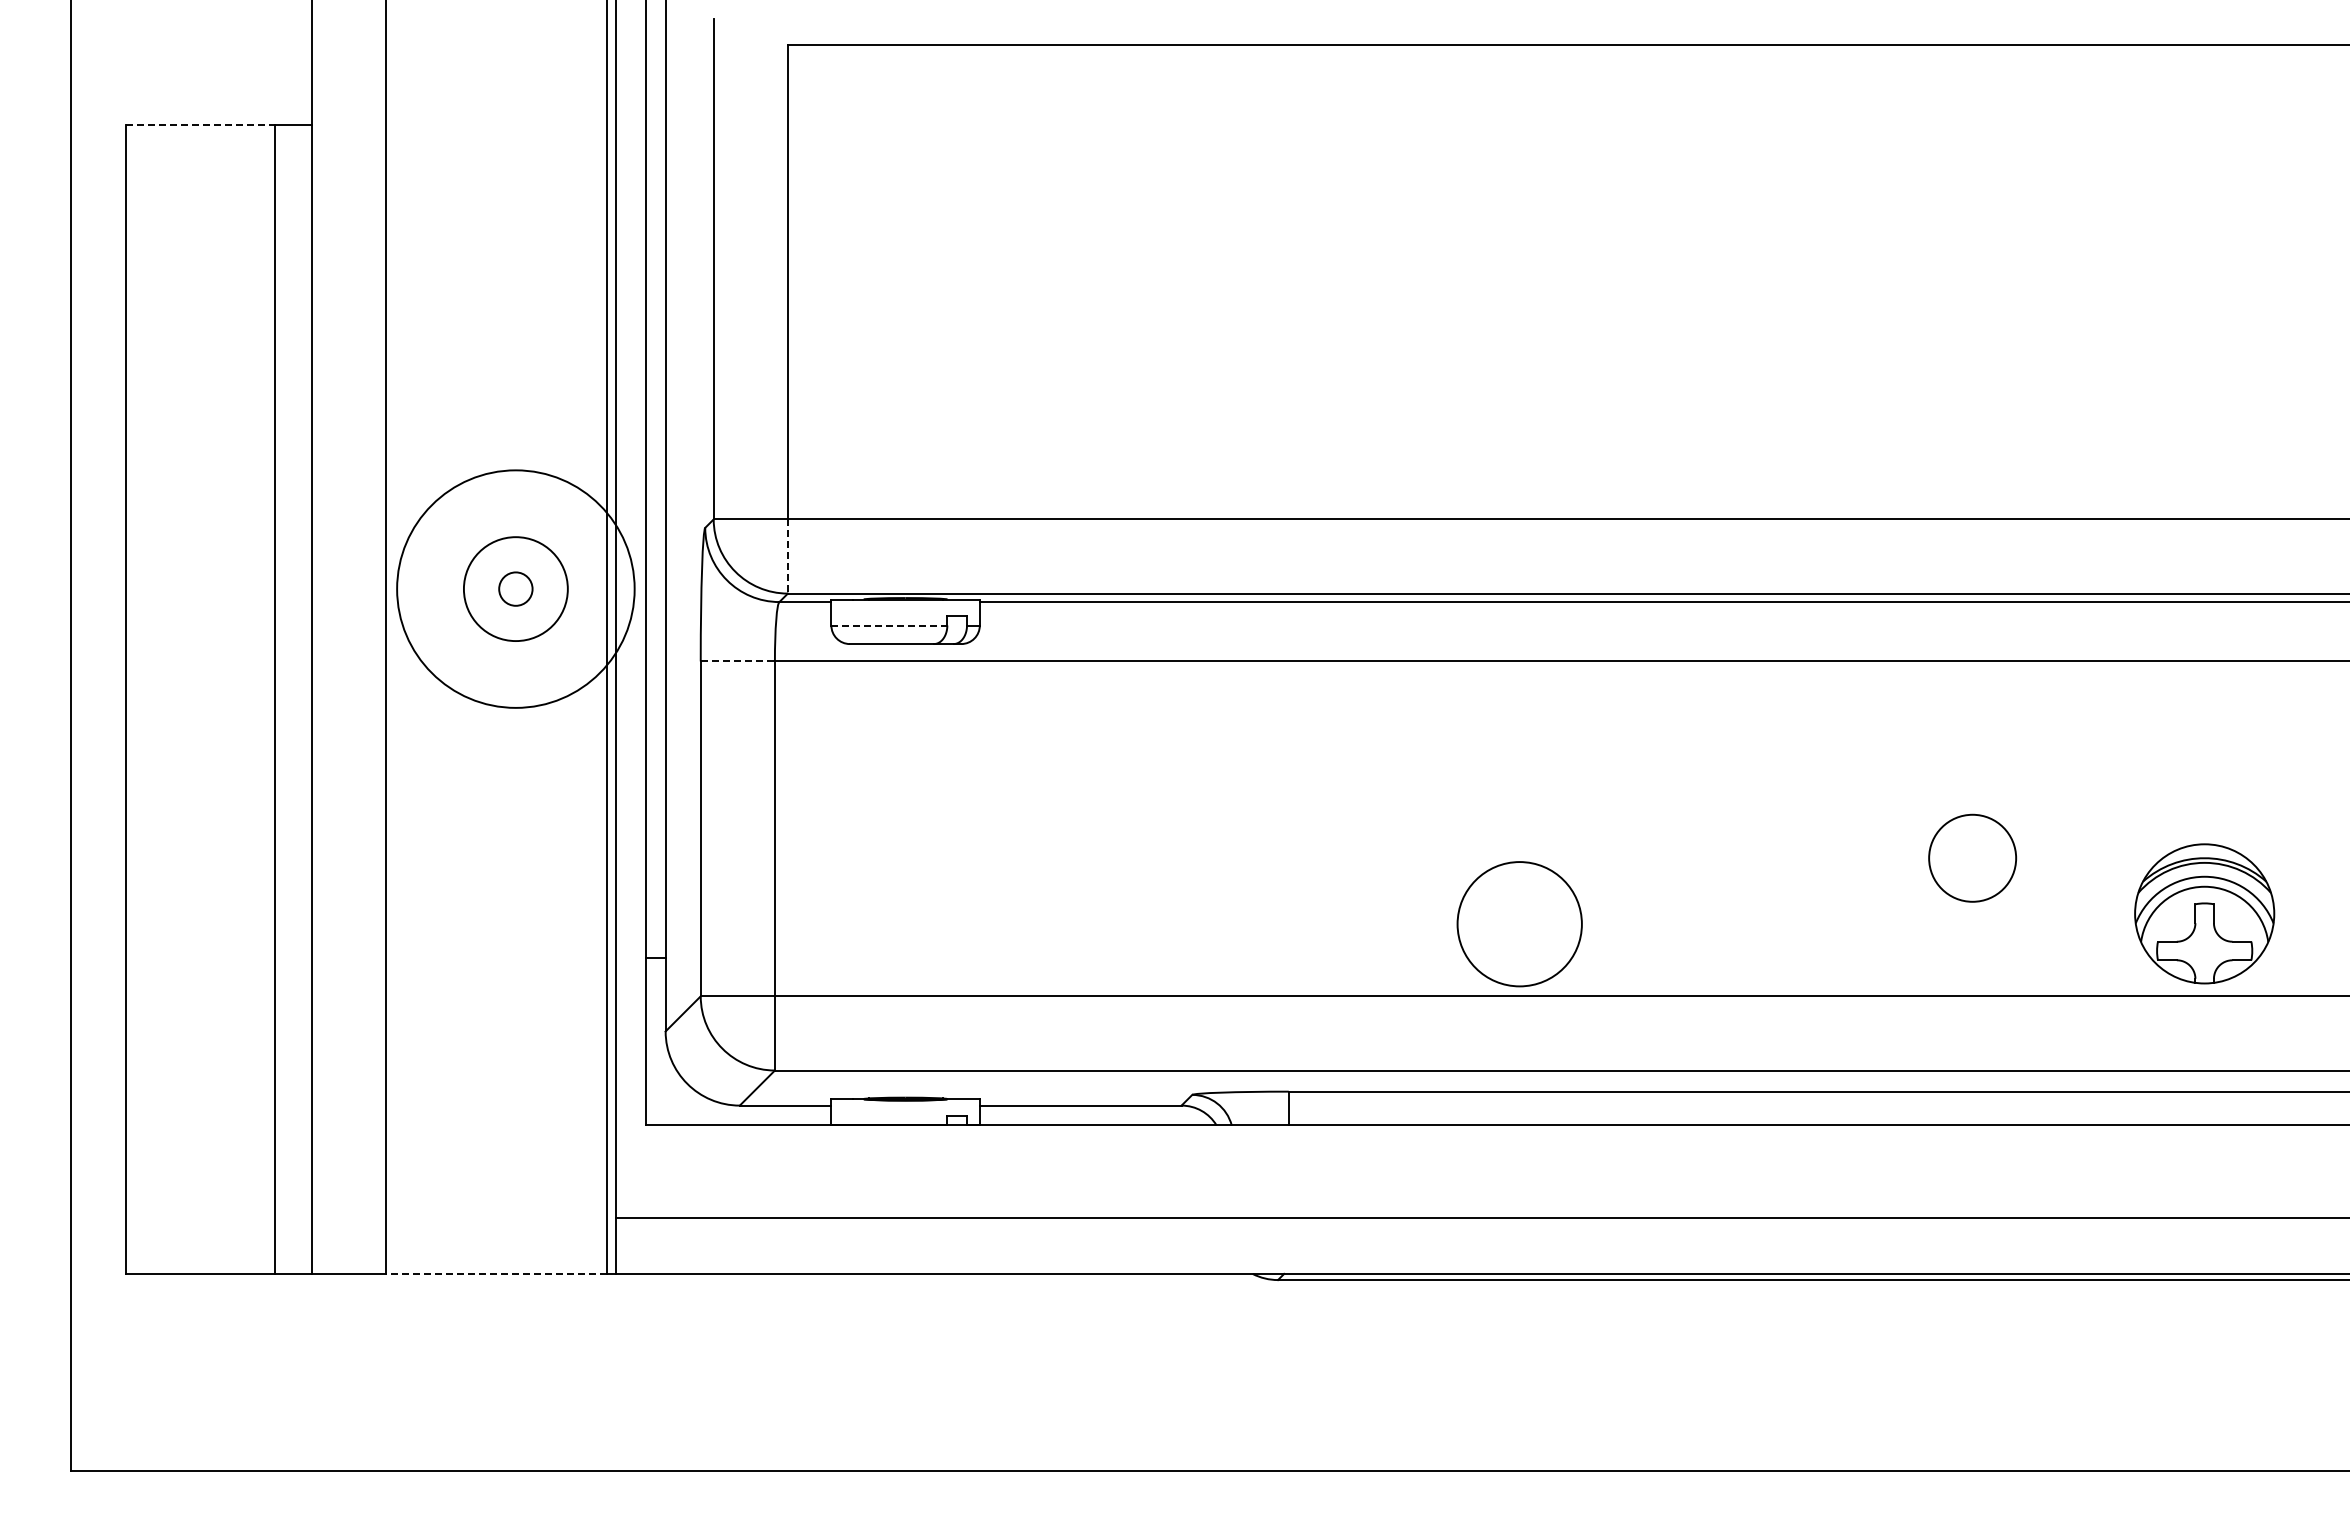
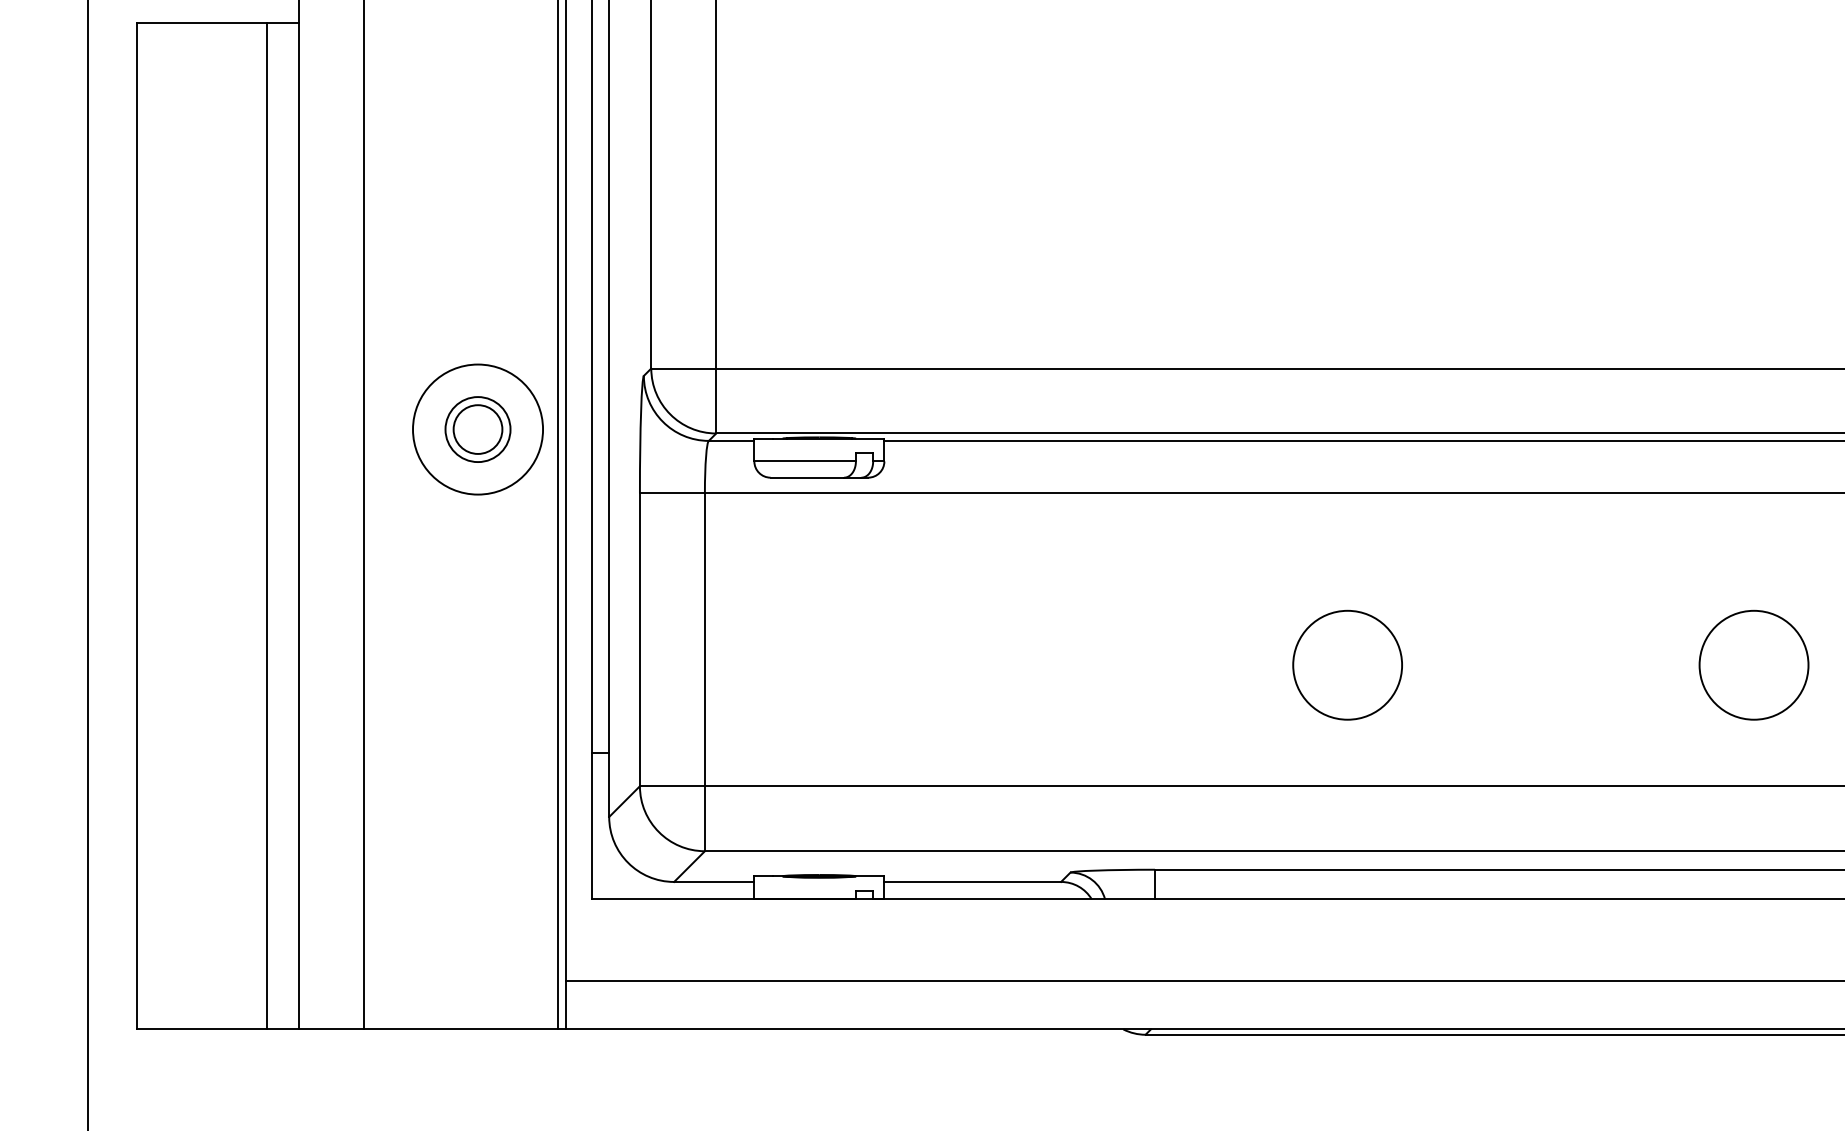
line: (200, 125) -> (201, 23), dashed -> solid
line: (787, 557) -> (715, 401), dashed -> solid
circle: (515, 588) -> (477, 429), size x0.62
circle: (515, 588) -> (477, 429), size x1.67
circle: (515, 589) -> (477, 429), size x0.71
line: (889, 625) -> (805, 461), dashed -> solid
line: (738, 661) -> (673, 492), dashed -> solid
circle: (1972, 858) -> (1753, 665), size x1.43
circle: (1519, 924) -> (1347, 665), moved
line: (495, 1273) -> (460, 1029), dashed -> solid

